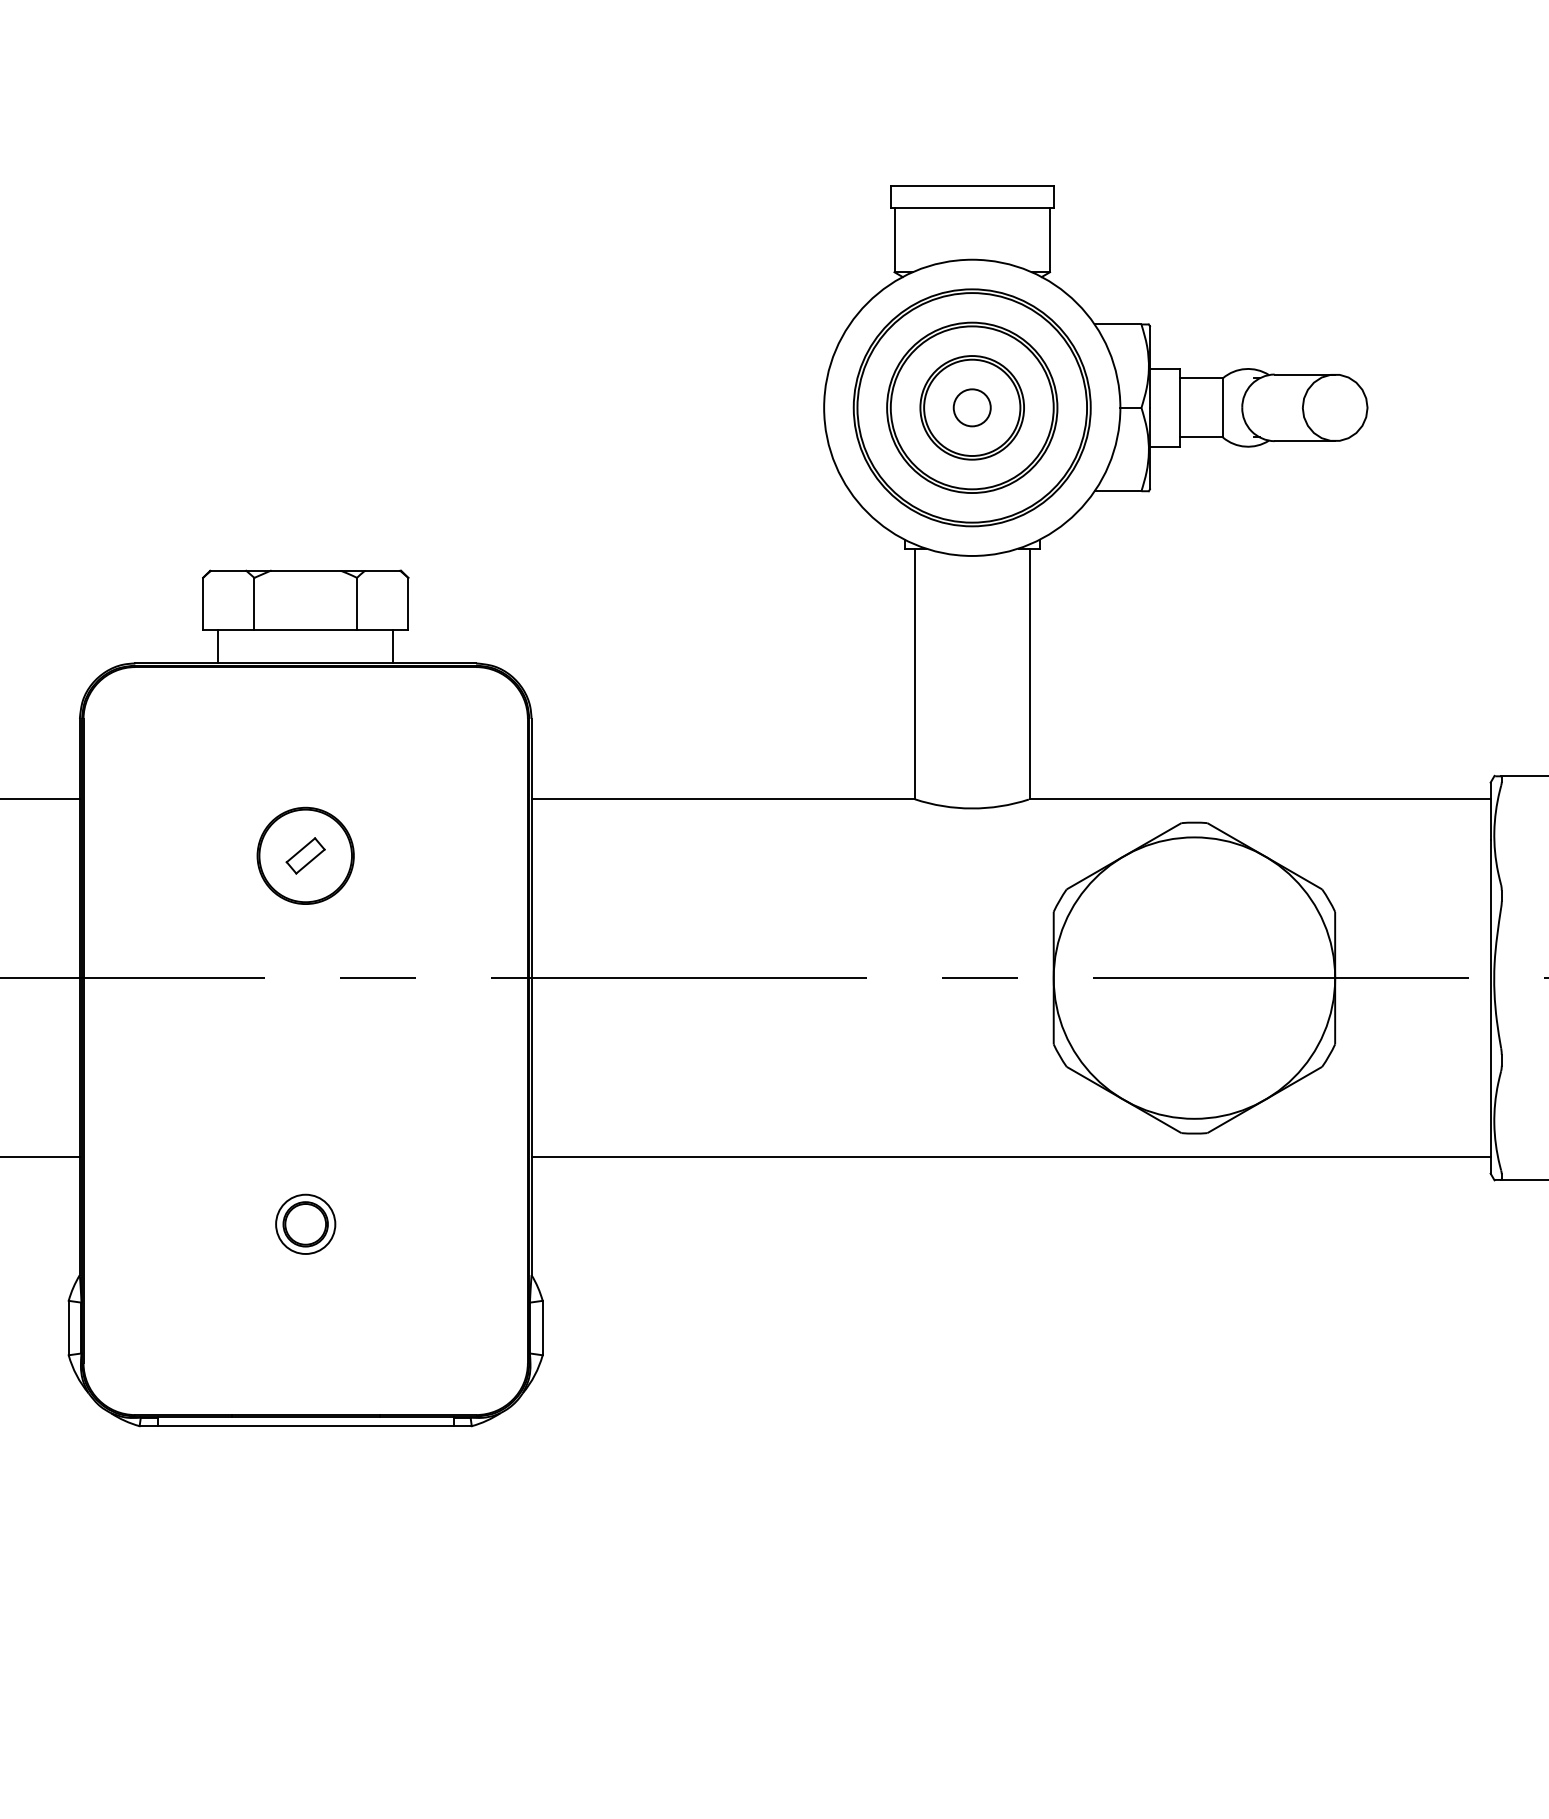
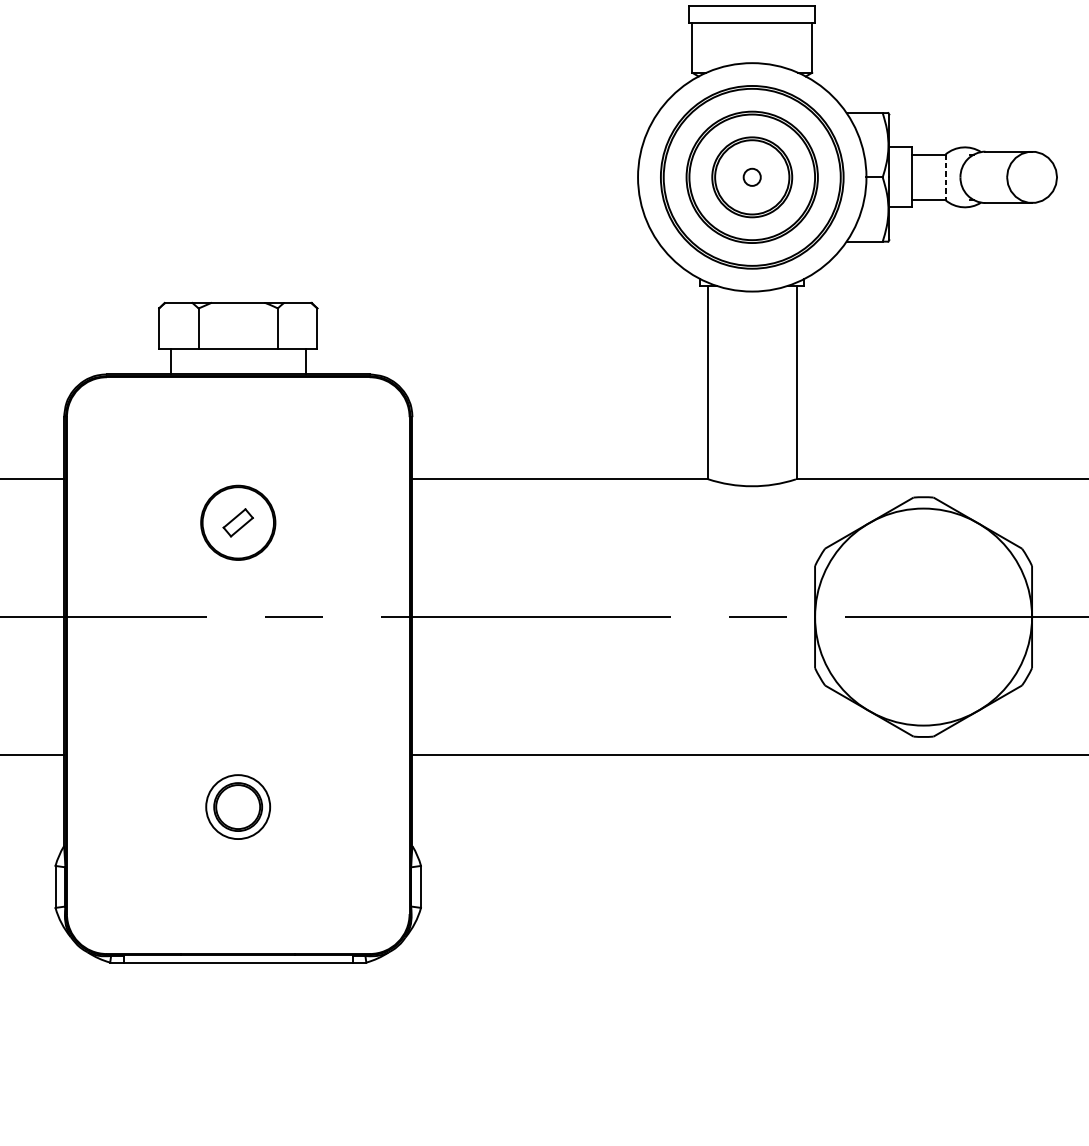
circle: (971, 407) -> (751, 177), size x0.6
line: (1222, 407) -> (945, 177), solid -> dashed
part: (305, 1223) -> (238, 806), size x1.4

